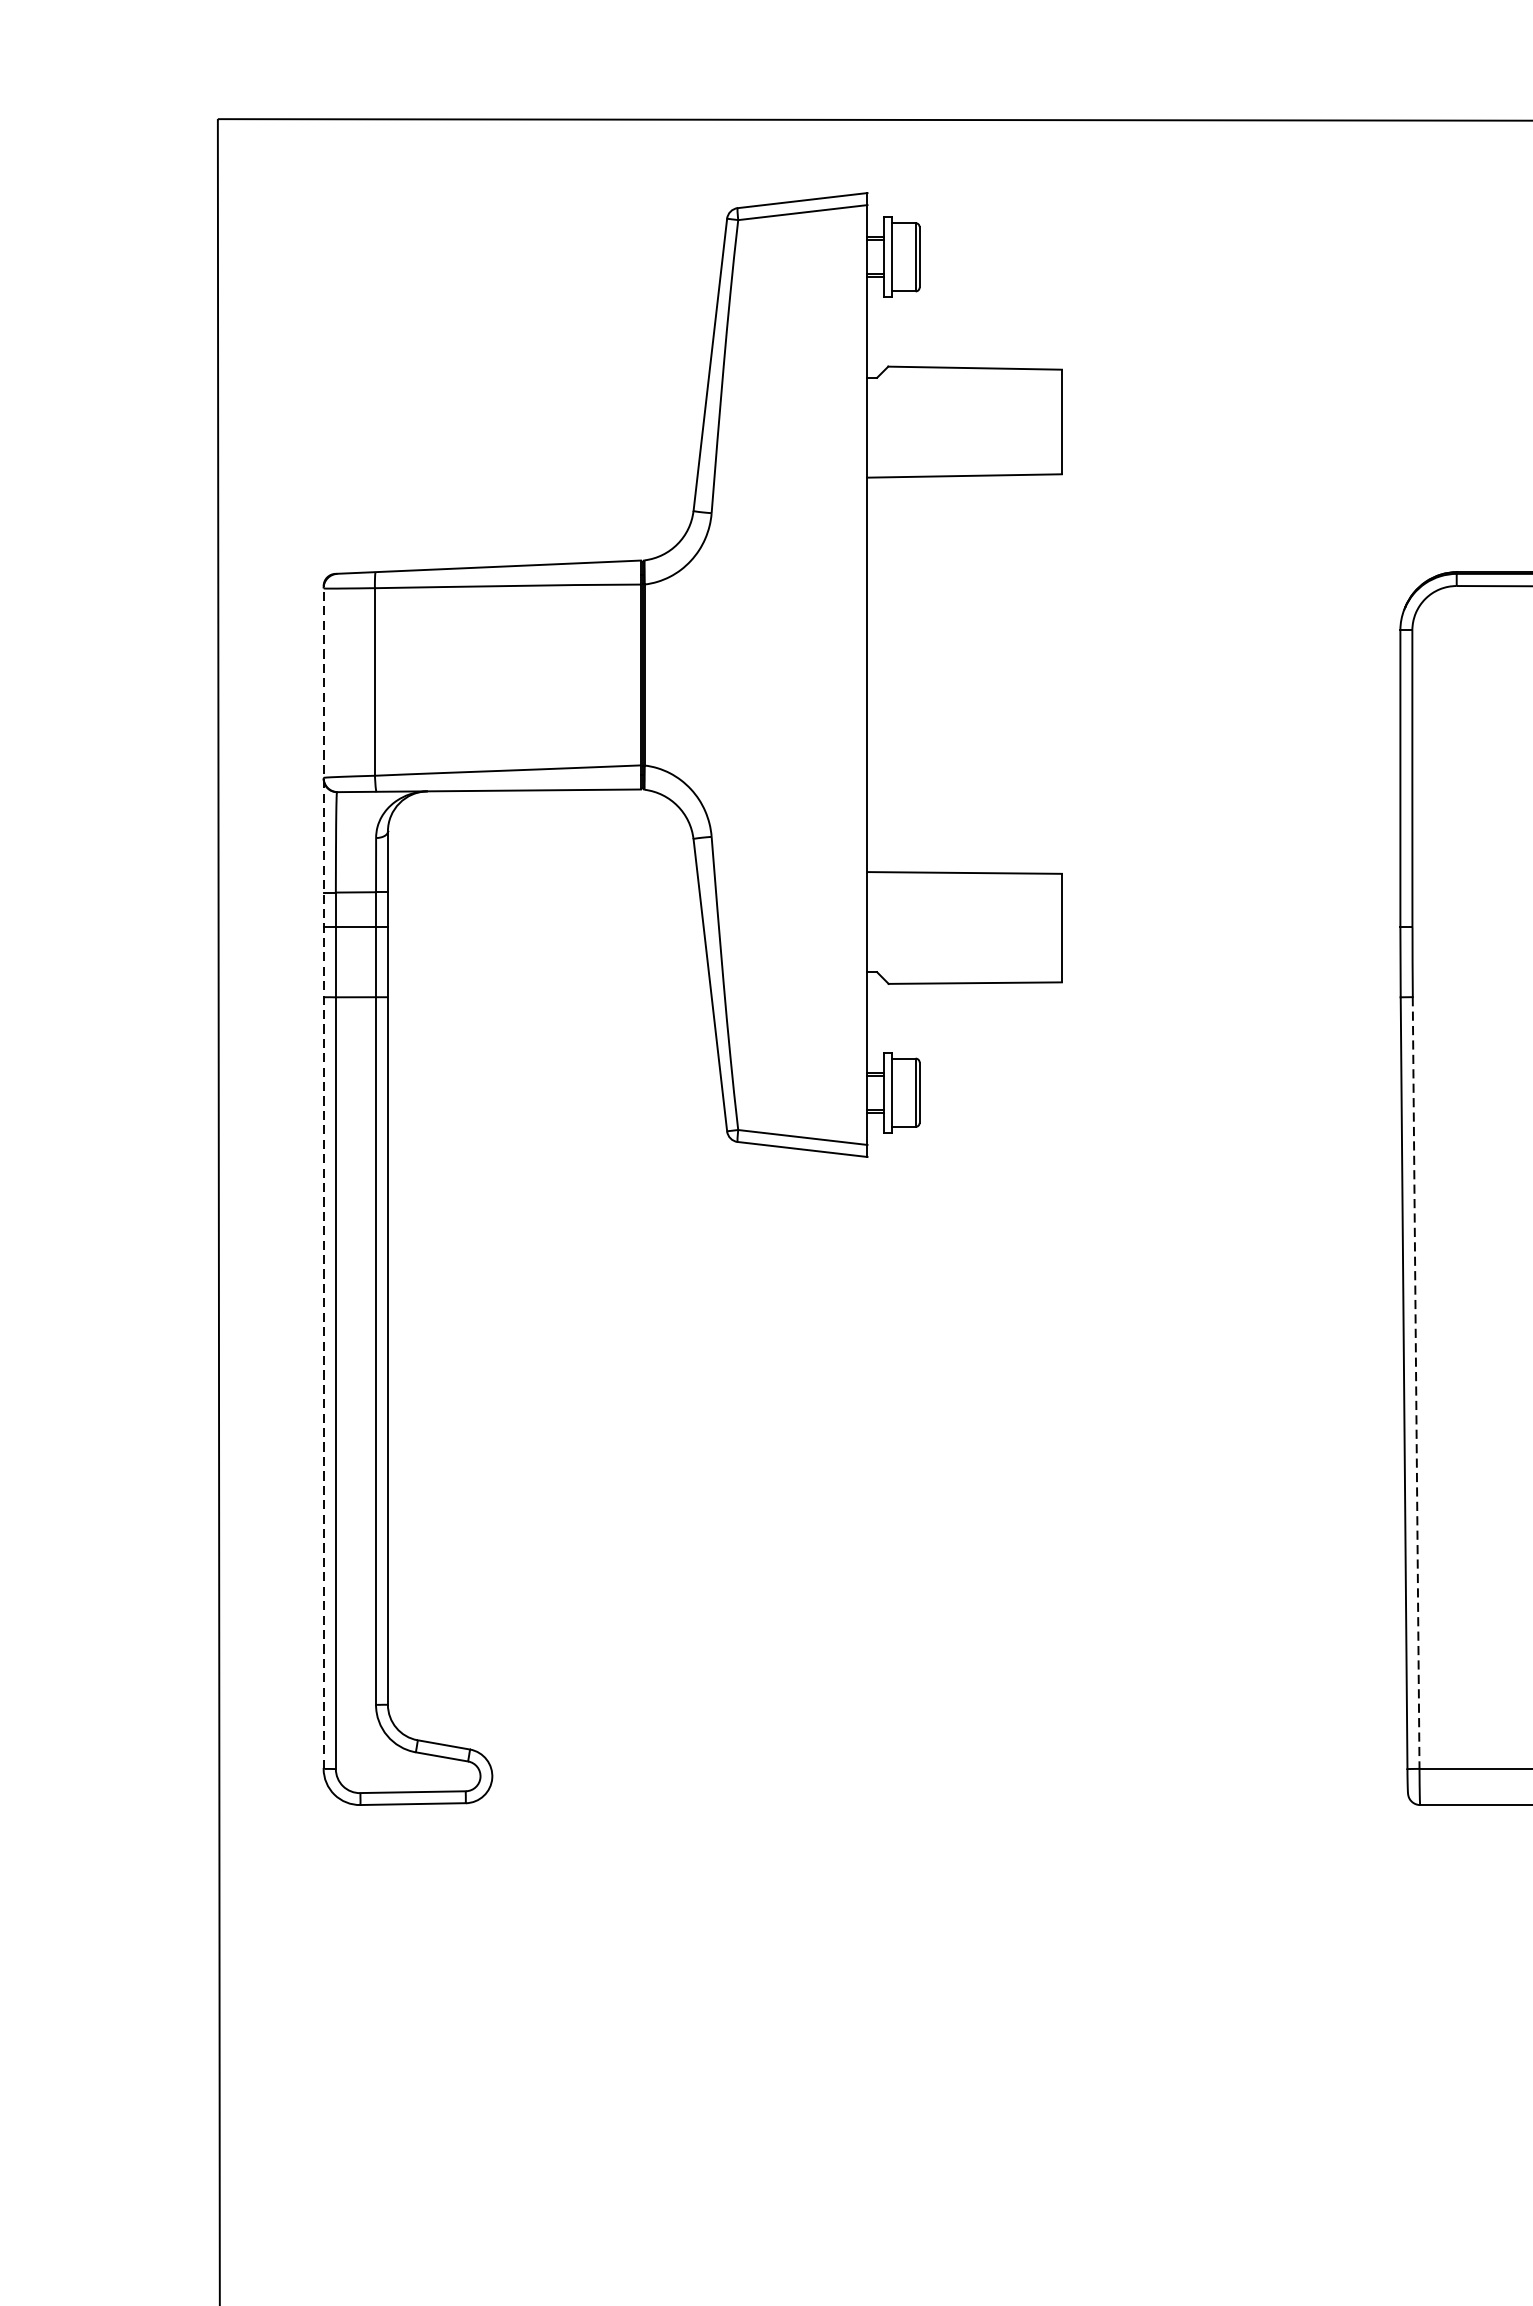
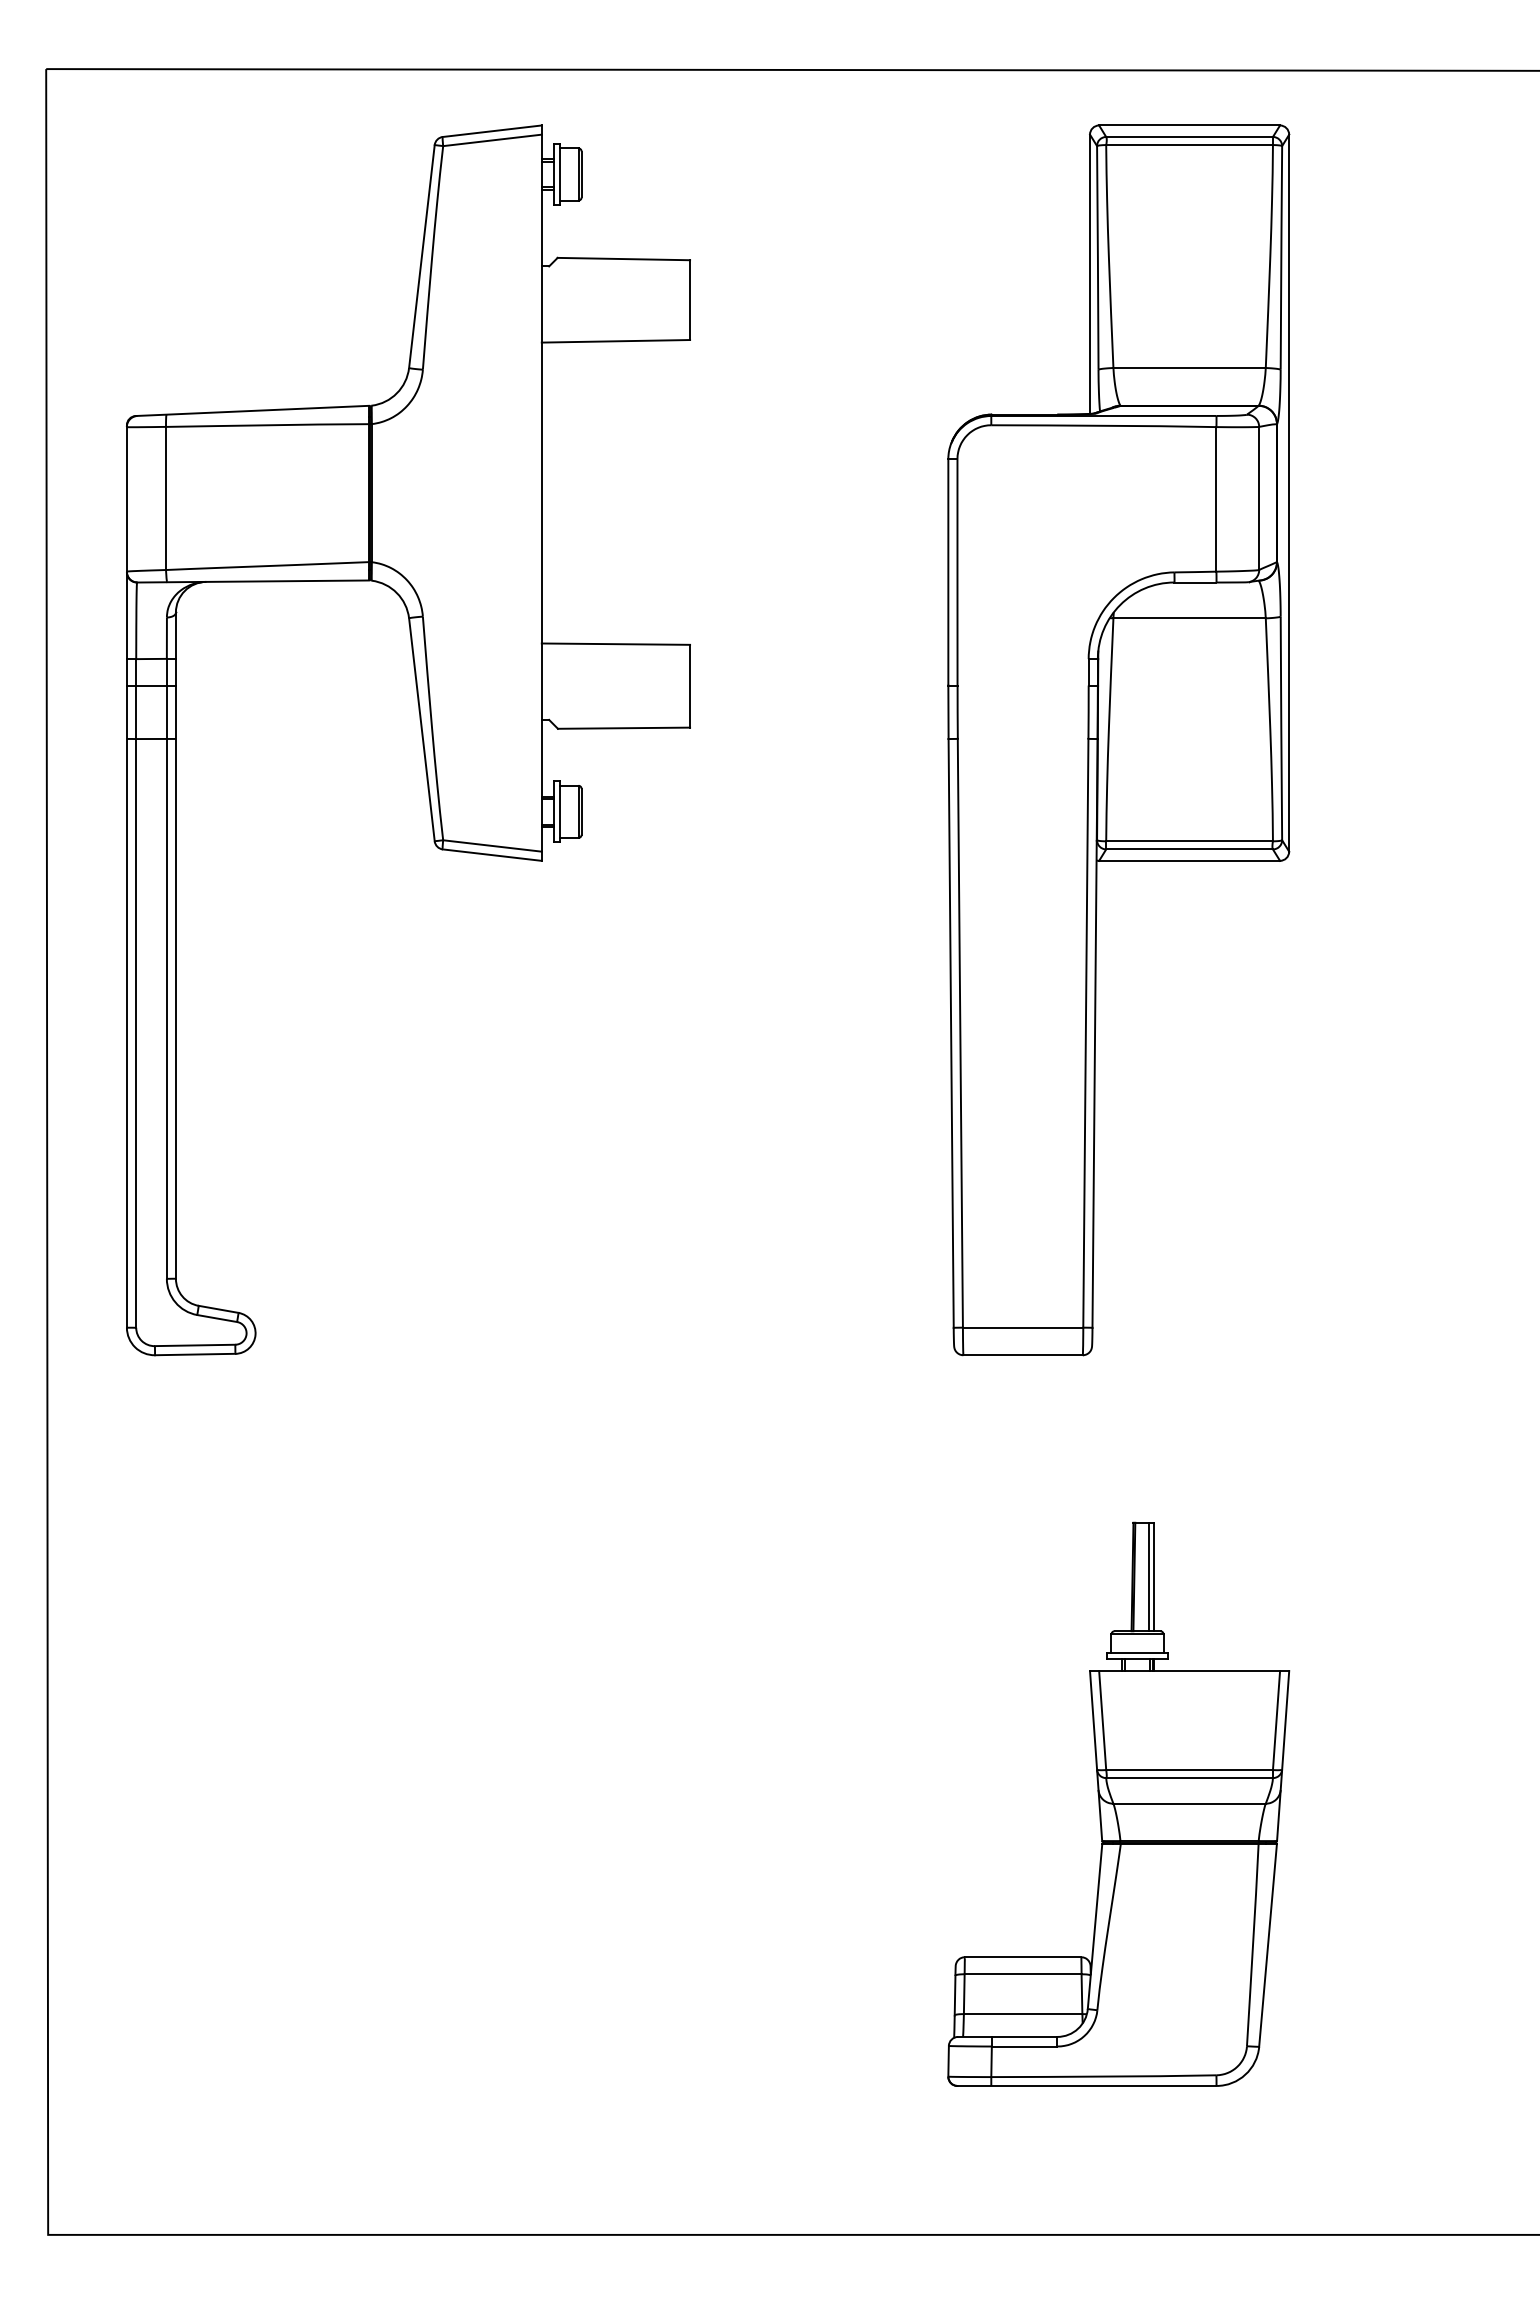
line: (323, 1176) -> (126, 875), dashed -> solid
line: (1416, 1383) -> (960, 1033), dashed -> solid

